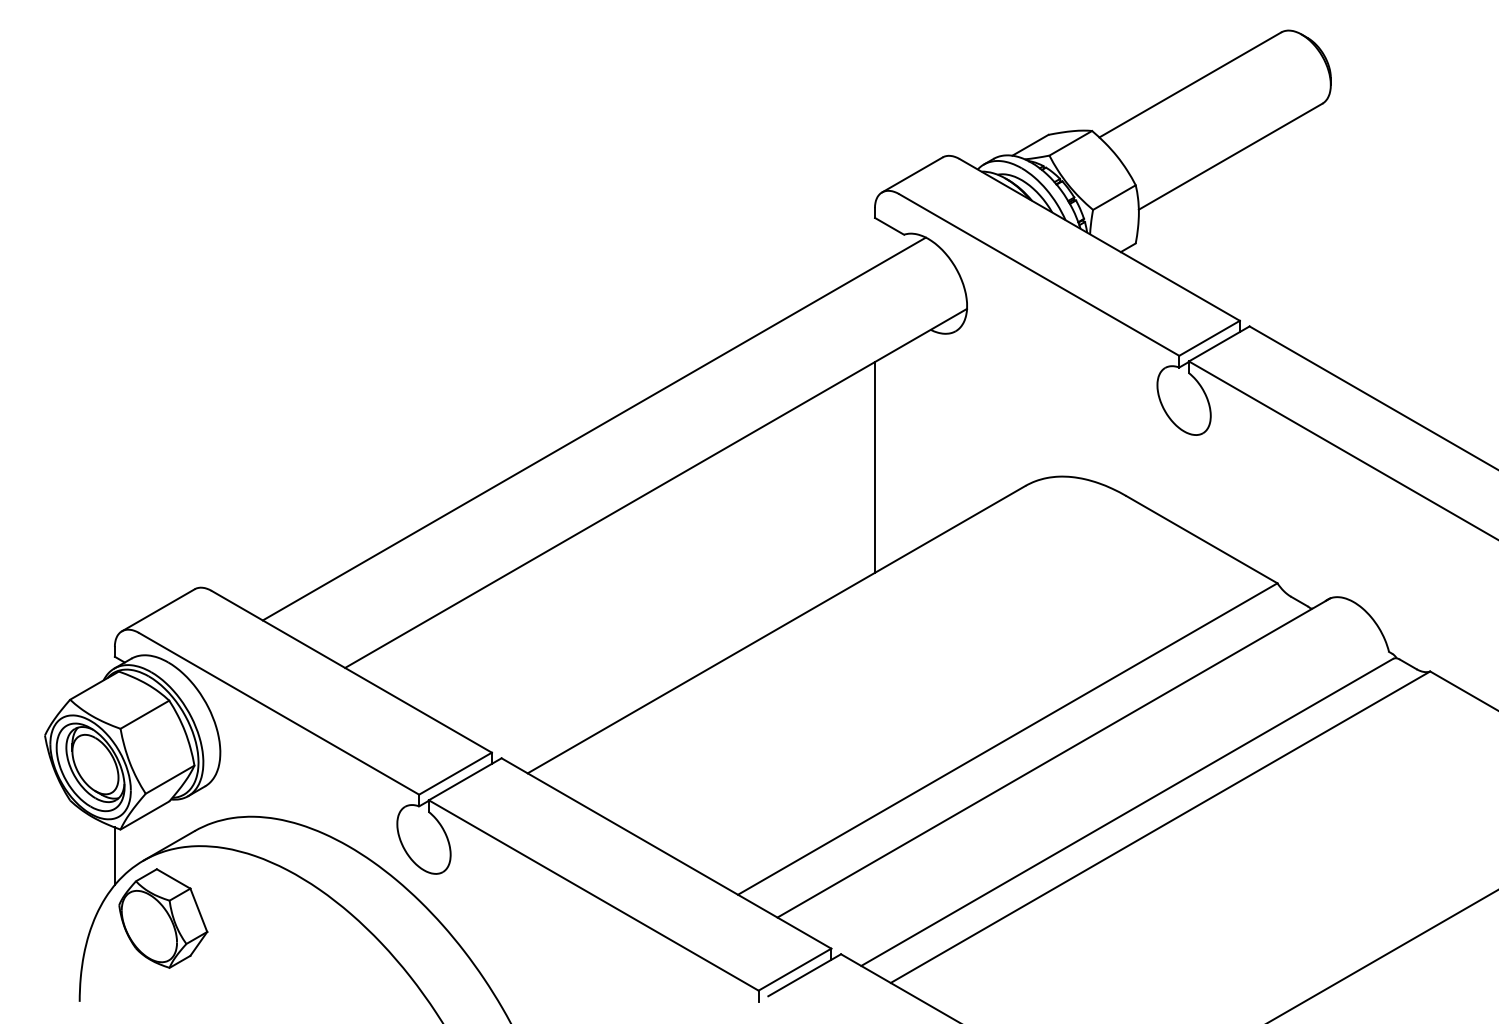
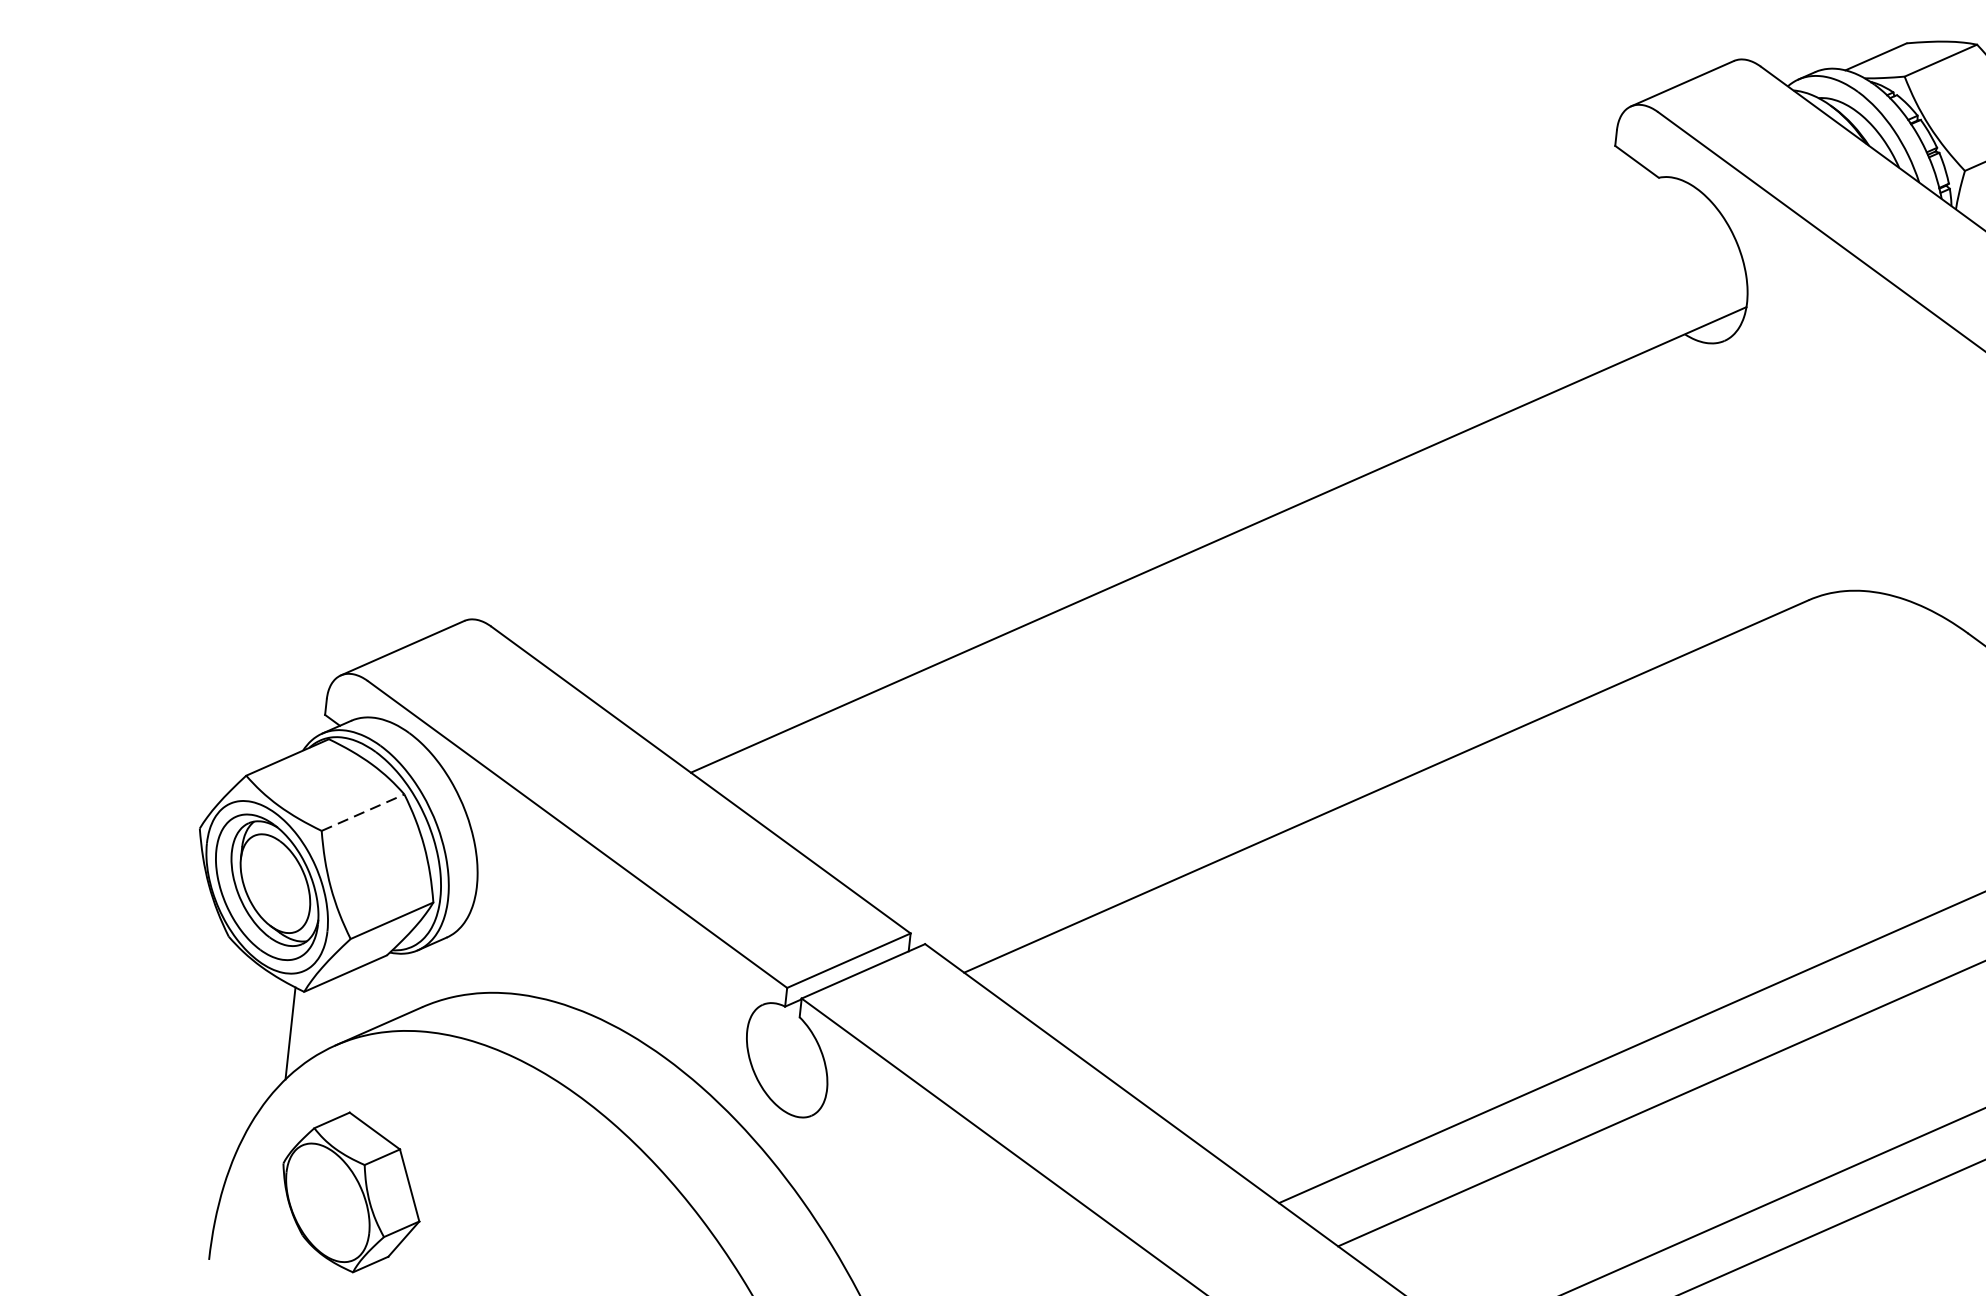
line: (593, 428) -> (1129, 433), removed
line: (874, 467) -> (1571, 544), removed
line: (145, 714) -> (364, 812), solid -> dashed
part: (163, 918) -> (351, 1192), moved

